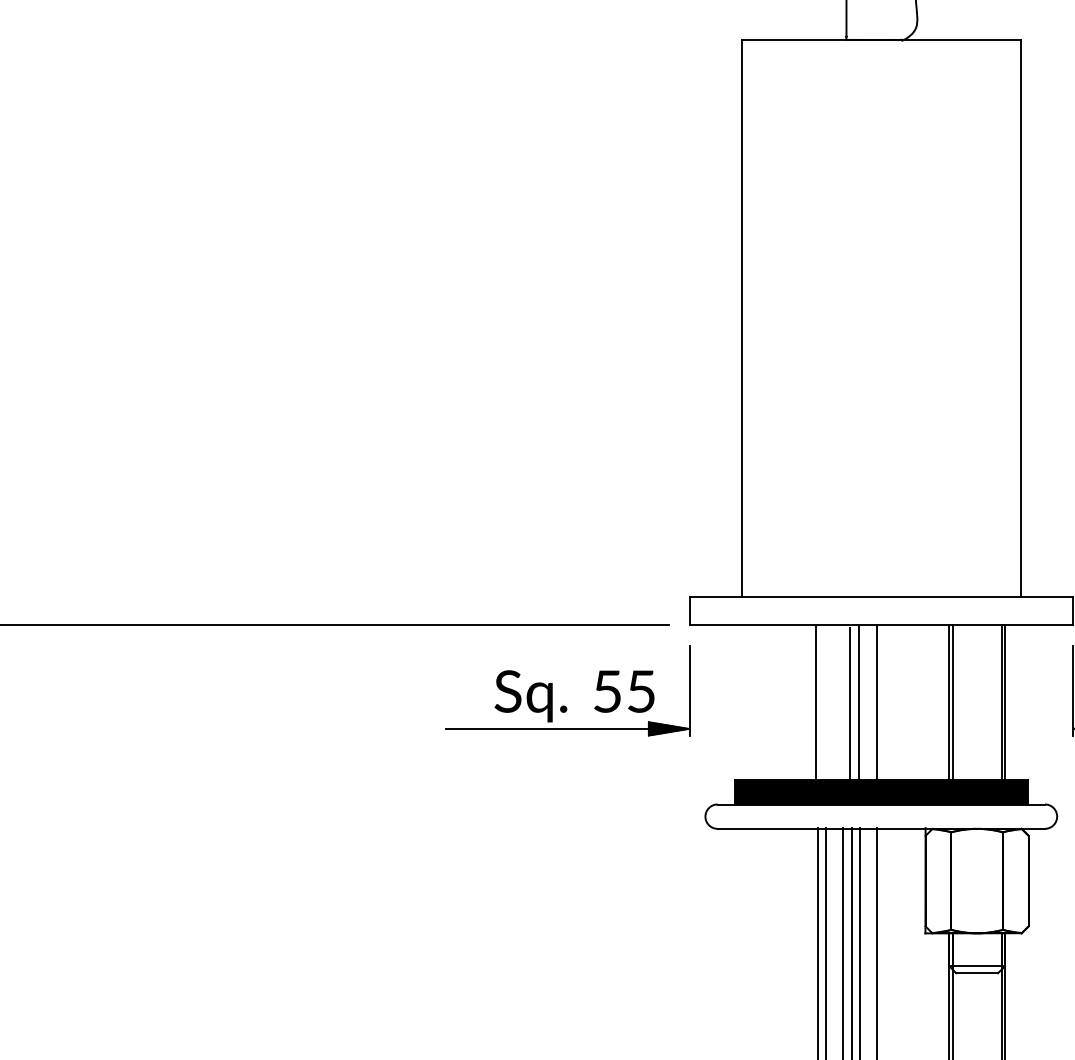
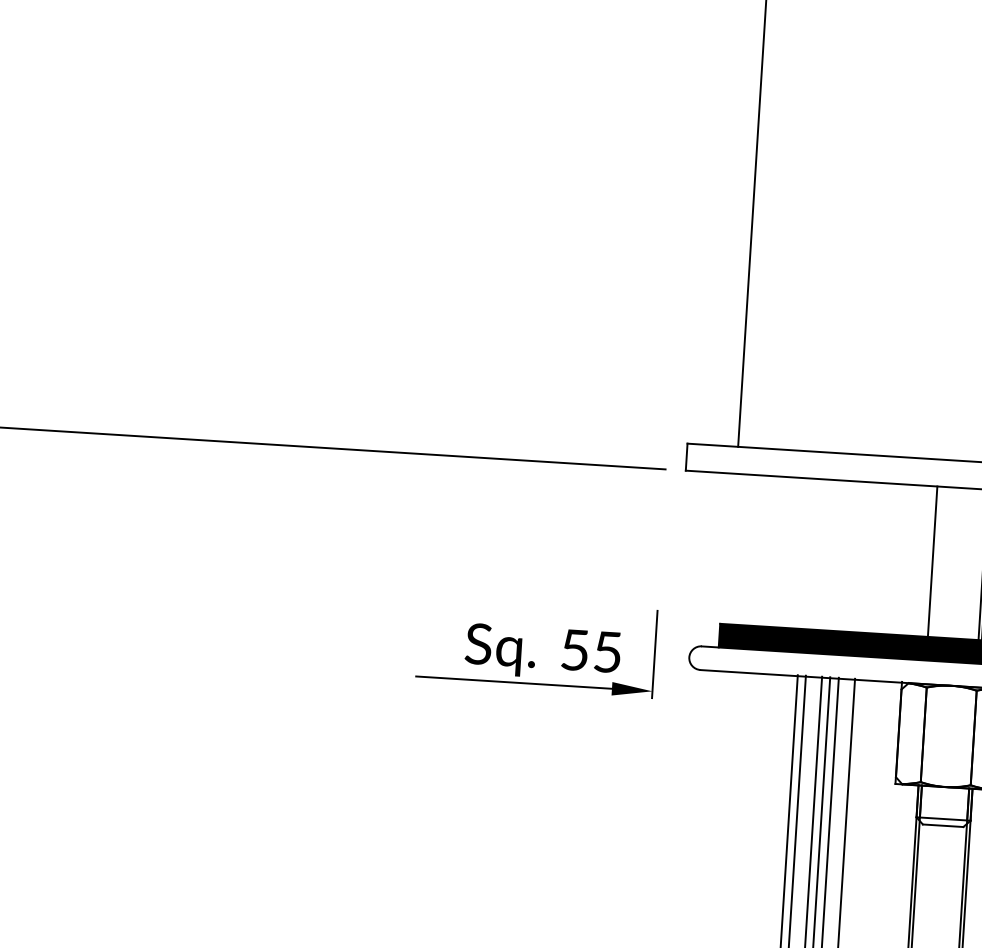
part: (552, 690) -> (521, 645), moved
line: (877, 701) -> (863, 556), removed
line: (816, 702) -> (803, 553), removed
line: (952, 702) -> (935, 561), removed
line: (849, 704) -> (835, 557), removed
line: (858, 704) -> (844, 558), removed

